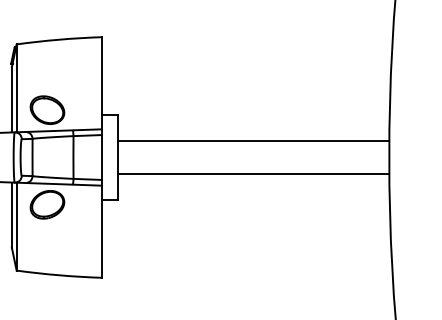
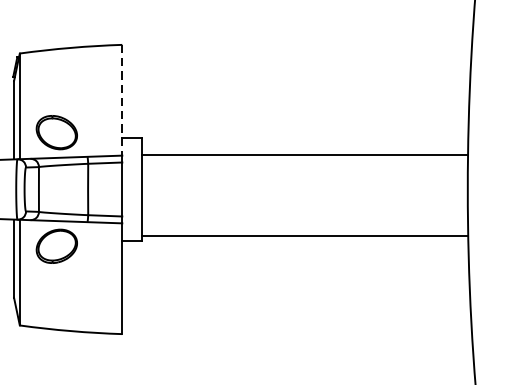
line: (101, 83) -> (121, 100), solid -> dashed
line: (253, 140) -> (304, 154), moved
line: (253, 173) -> (304, 235), moved

